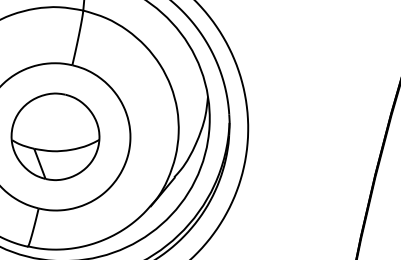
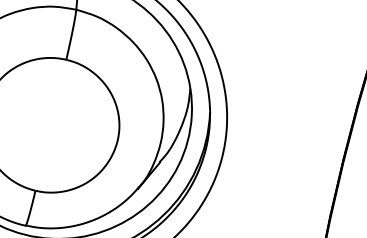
part: (55, 136) -> (50, 124), removed

